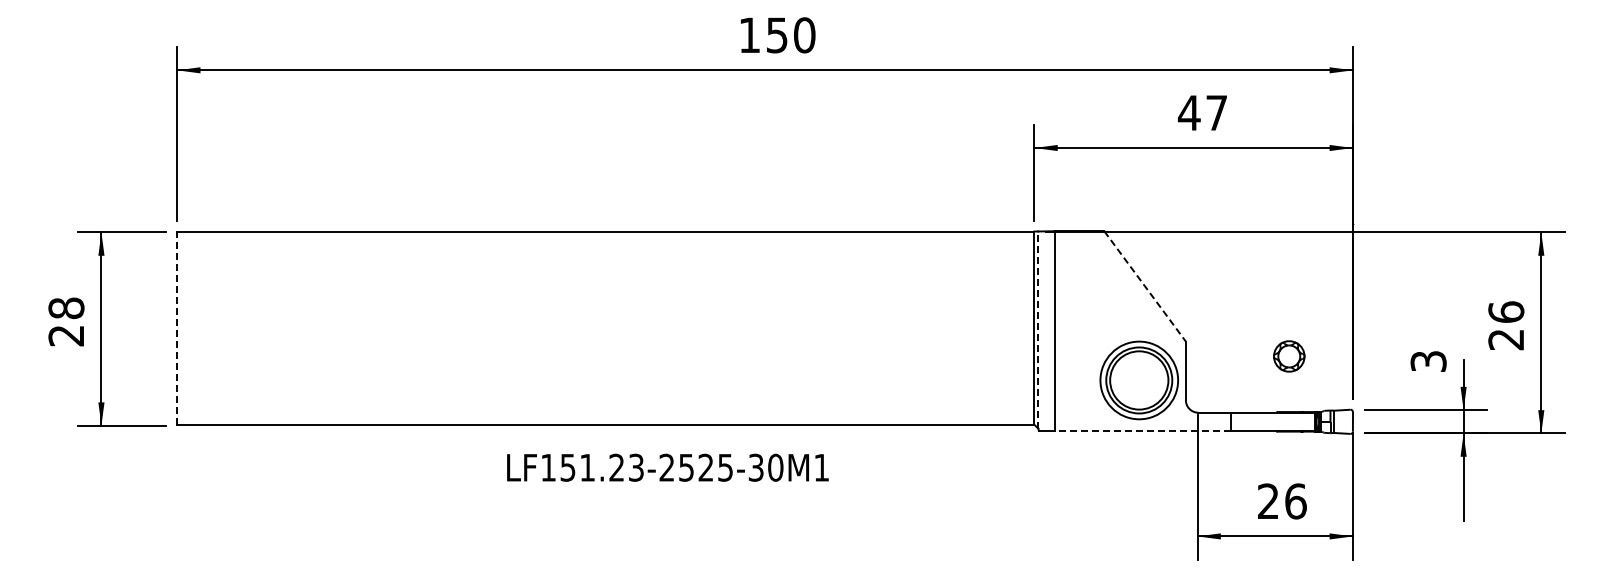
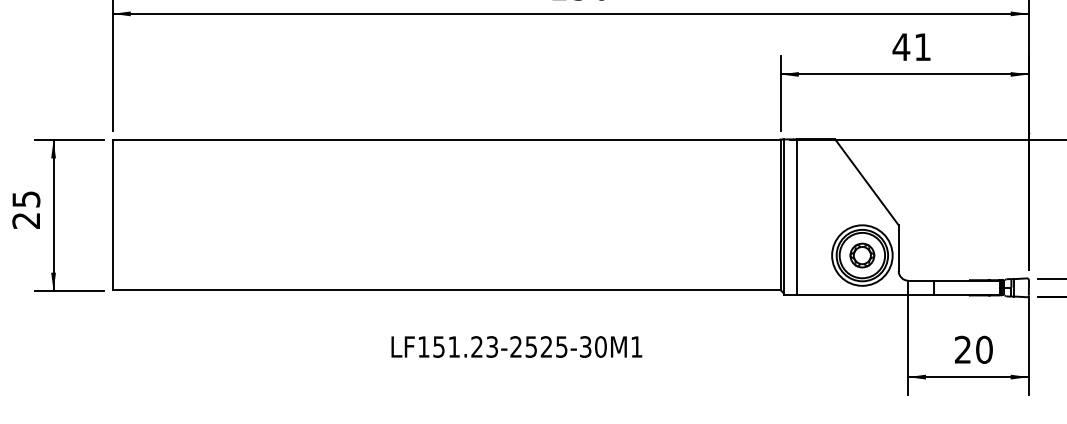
text: (1216, 112) -> (922, 46), 47 -> 41
line: (1145, 286) -> (867, 182), dashed -> solid
text: (66, 308) -> (26, 199), 28 -> 25
line: (177, 328) -> (112, 215), dashed -> solid
line: (1038, 330) -> (783, 216), dashed -> solid
part: (1289, 356) -> (862, 255), moved
line: (1142, 430) -> (864, 294), dashed -> solid
text: (667, 467) -> (516, 346), moved
text: (1295, 501) -> (984, 349), 26 -> 20

